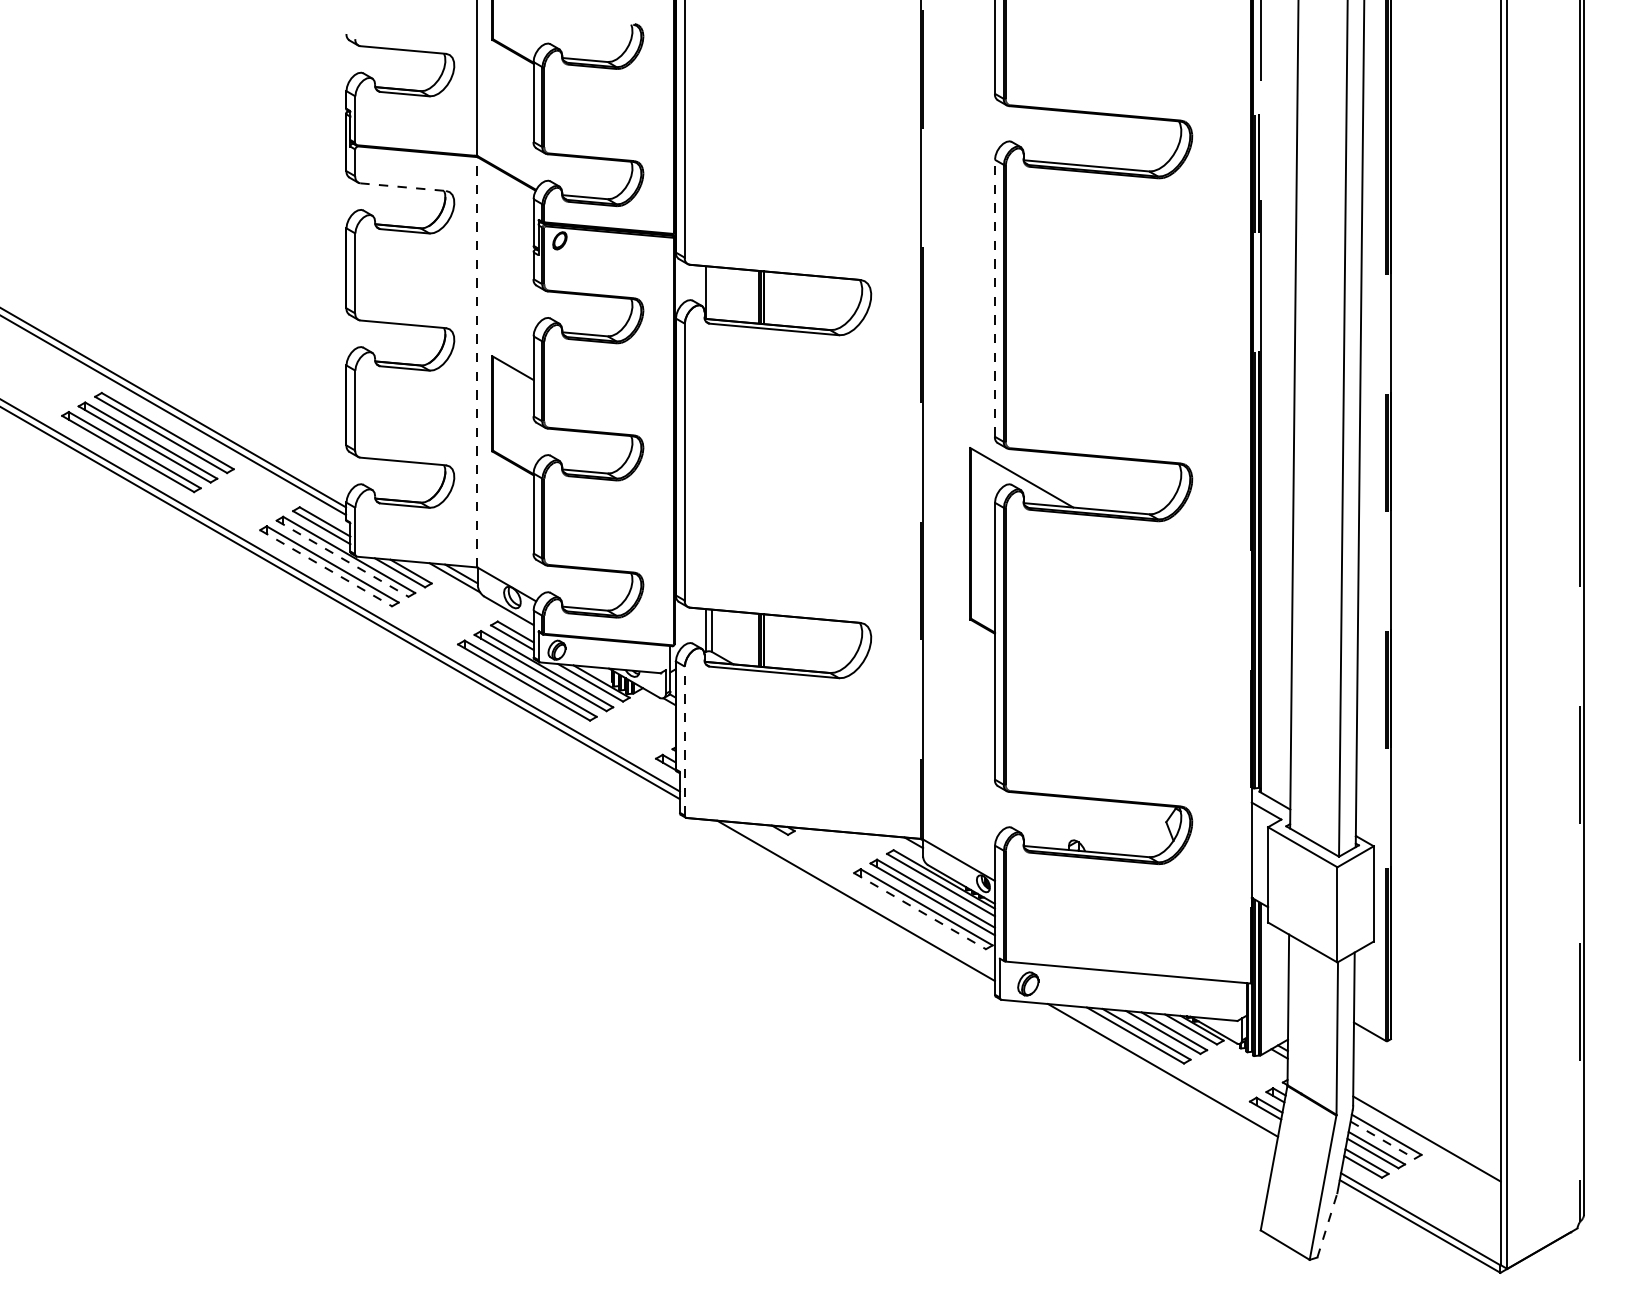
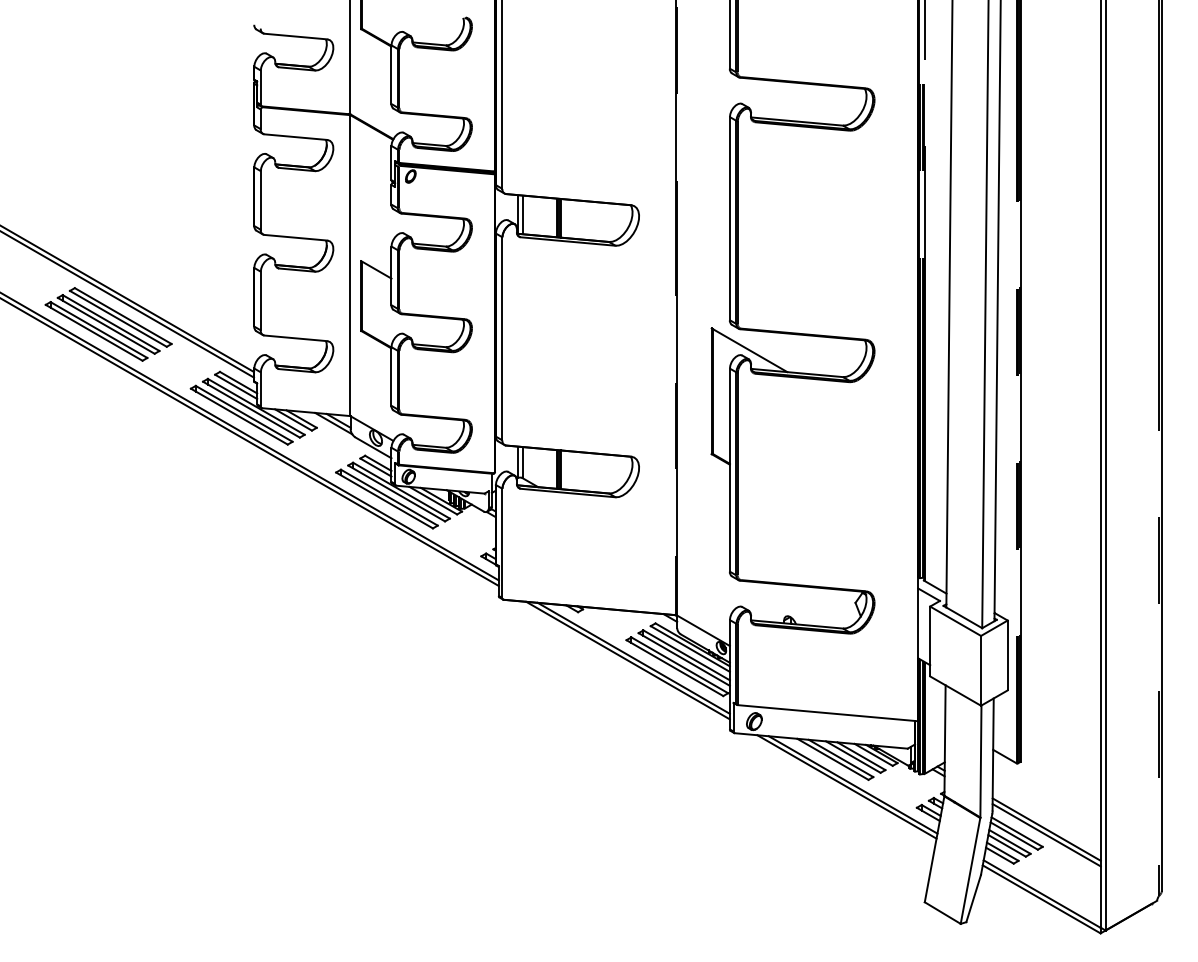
line: (403, 187) -> (296, 137), dashed -> solid
line: (712, 292) -> (522, 214), added
line: (994, 297) -> (729, 218), dashed -> solid
line: (477, 361) -> (350, 265), dashed -> solid
line: (343, 558) -> (252, 409), dashed -> solid
line: (326, 568) -> (239, 416), dashed -> solid
line: (684, 741) -> (502, 543), dashed -> solid
line: (863, 897) -> (633, 658), added
line: (920, 911) -> (675, 668), dashed -> solid
line: (1154, 1072) -> (846, 786), added
line: (1426, 1130) -> (1046, 828), added
line: (1383, 1140) -> (1014, 836), dashed -> solid
line: (1327, 1225) -> (973, 898), dashed -> solid

